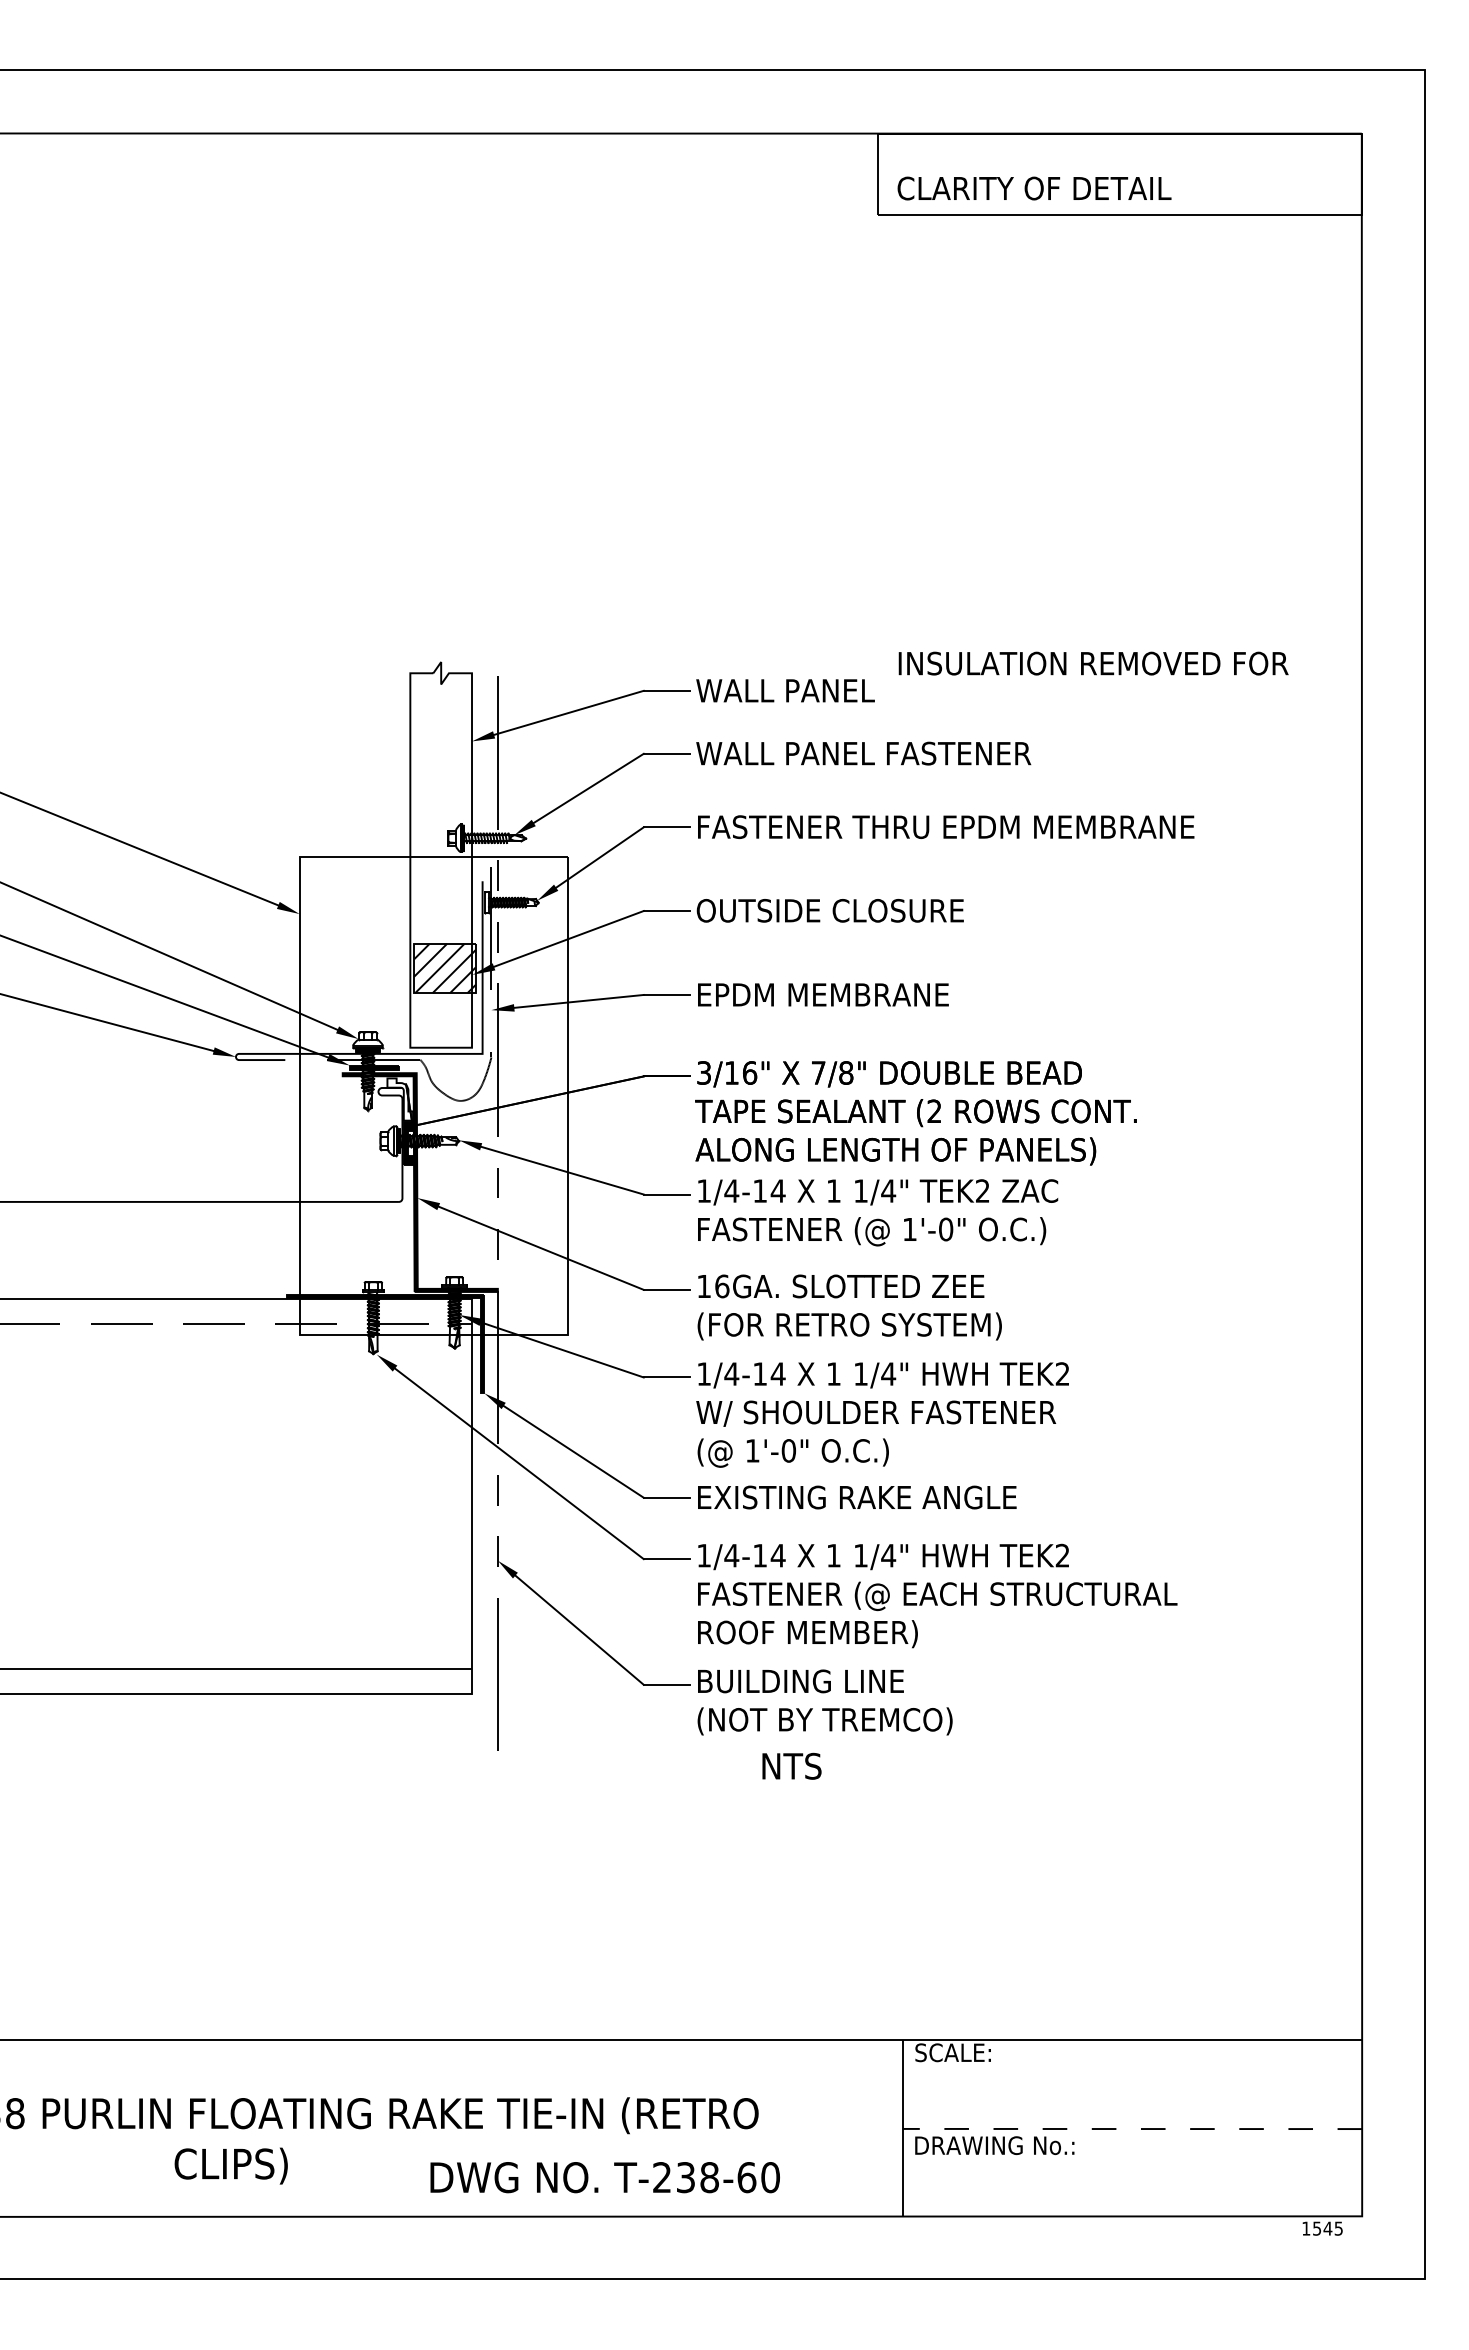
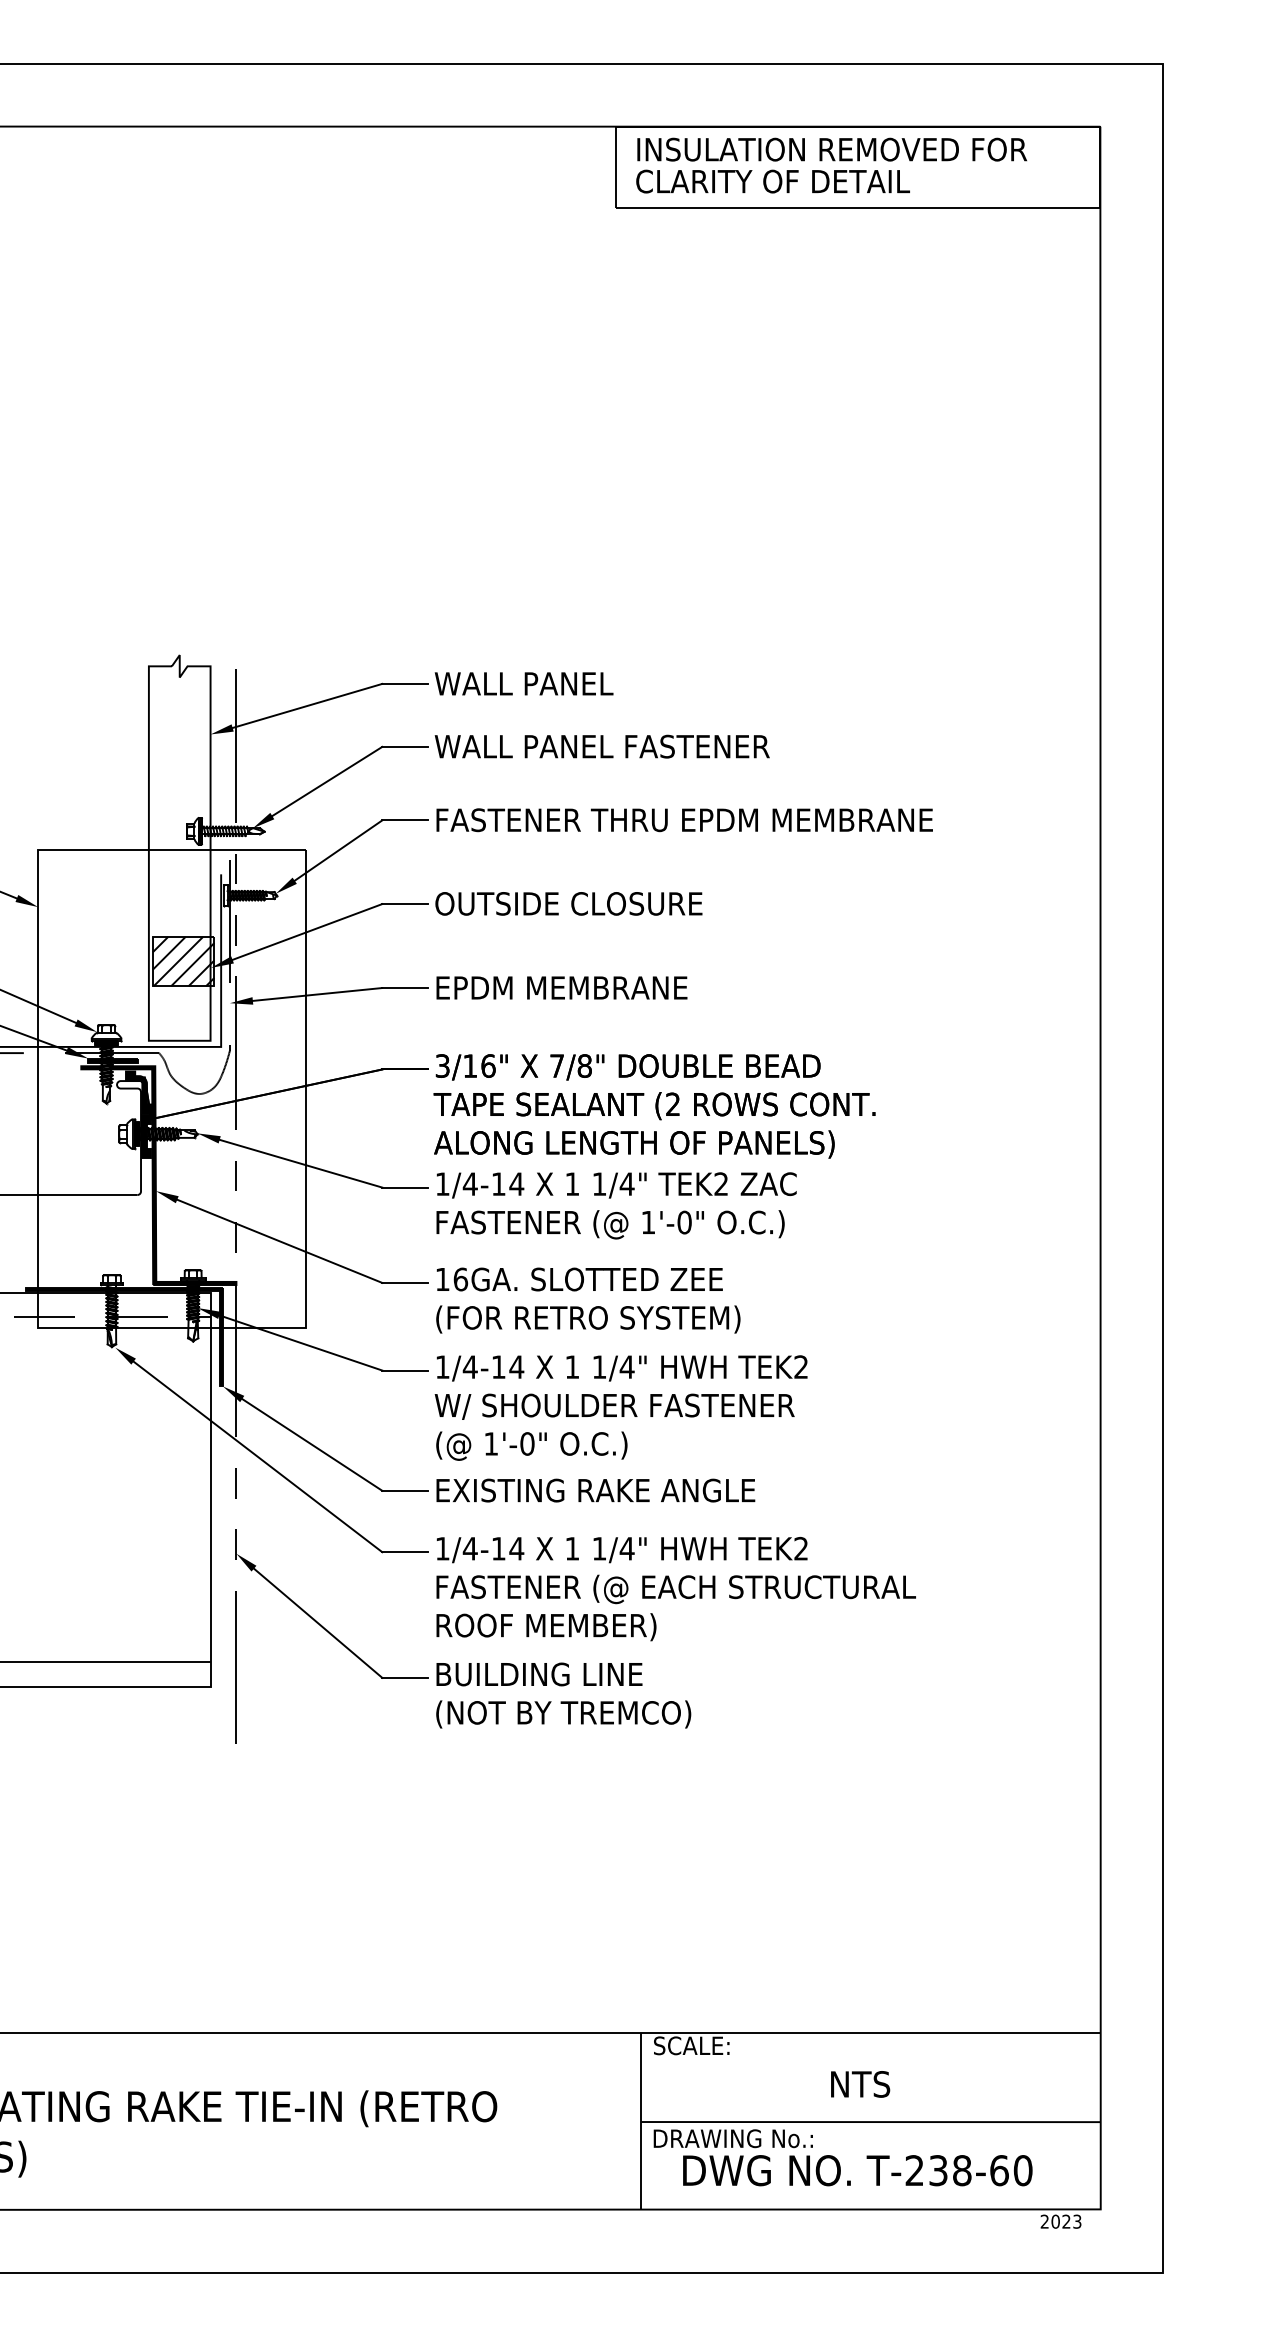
text: (1093, 663) -> (832, 149), moved
fill: (400, 1099) -> (139, 1092), added
text: (791, 1765) -> (860, 2083), moved
line: (1132, 2129) -> (871, 2122), dashed -> solid
text: (604, 2177) -> (857, 2170), moved
text: (1322, 2228) -> (1061, 2221), 1545 -> 2023

